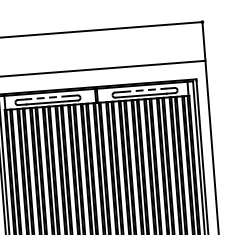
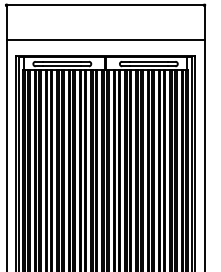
line: (145, 89) -> (149, 61), dashed -> solid
line: (46, 97) -> (61, 61), dashed -> solid

